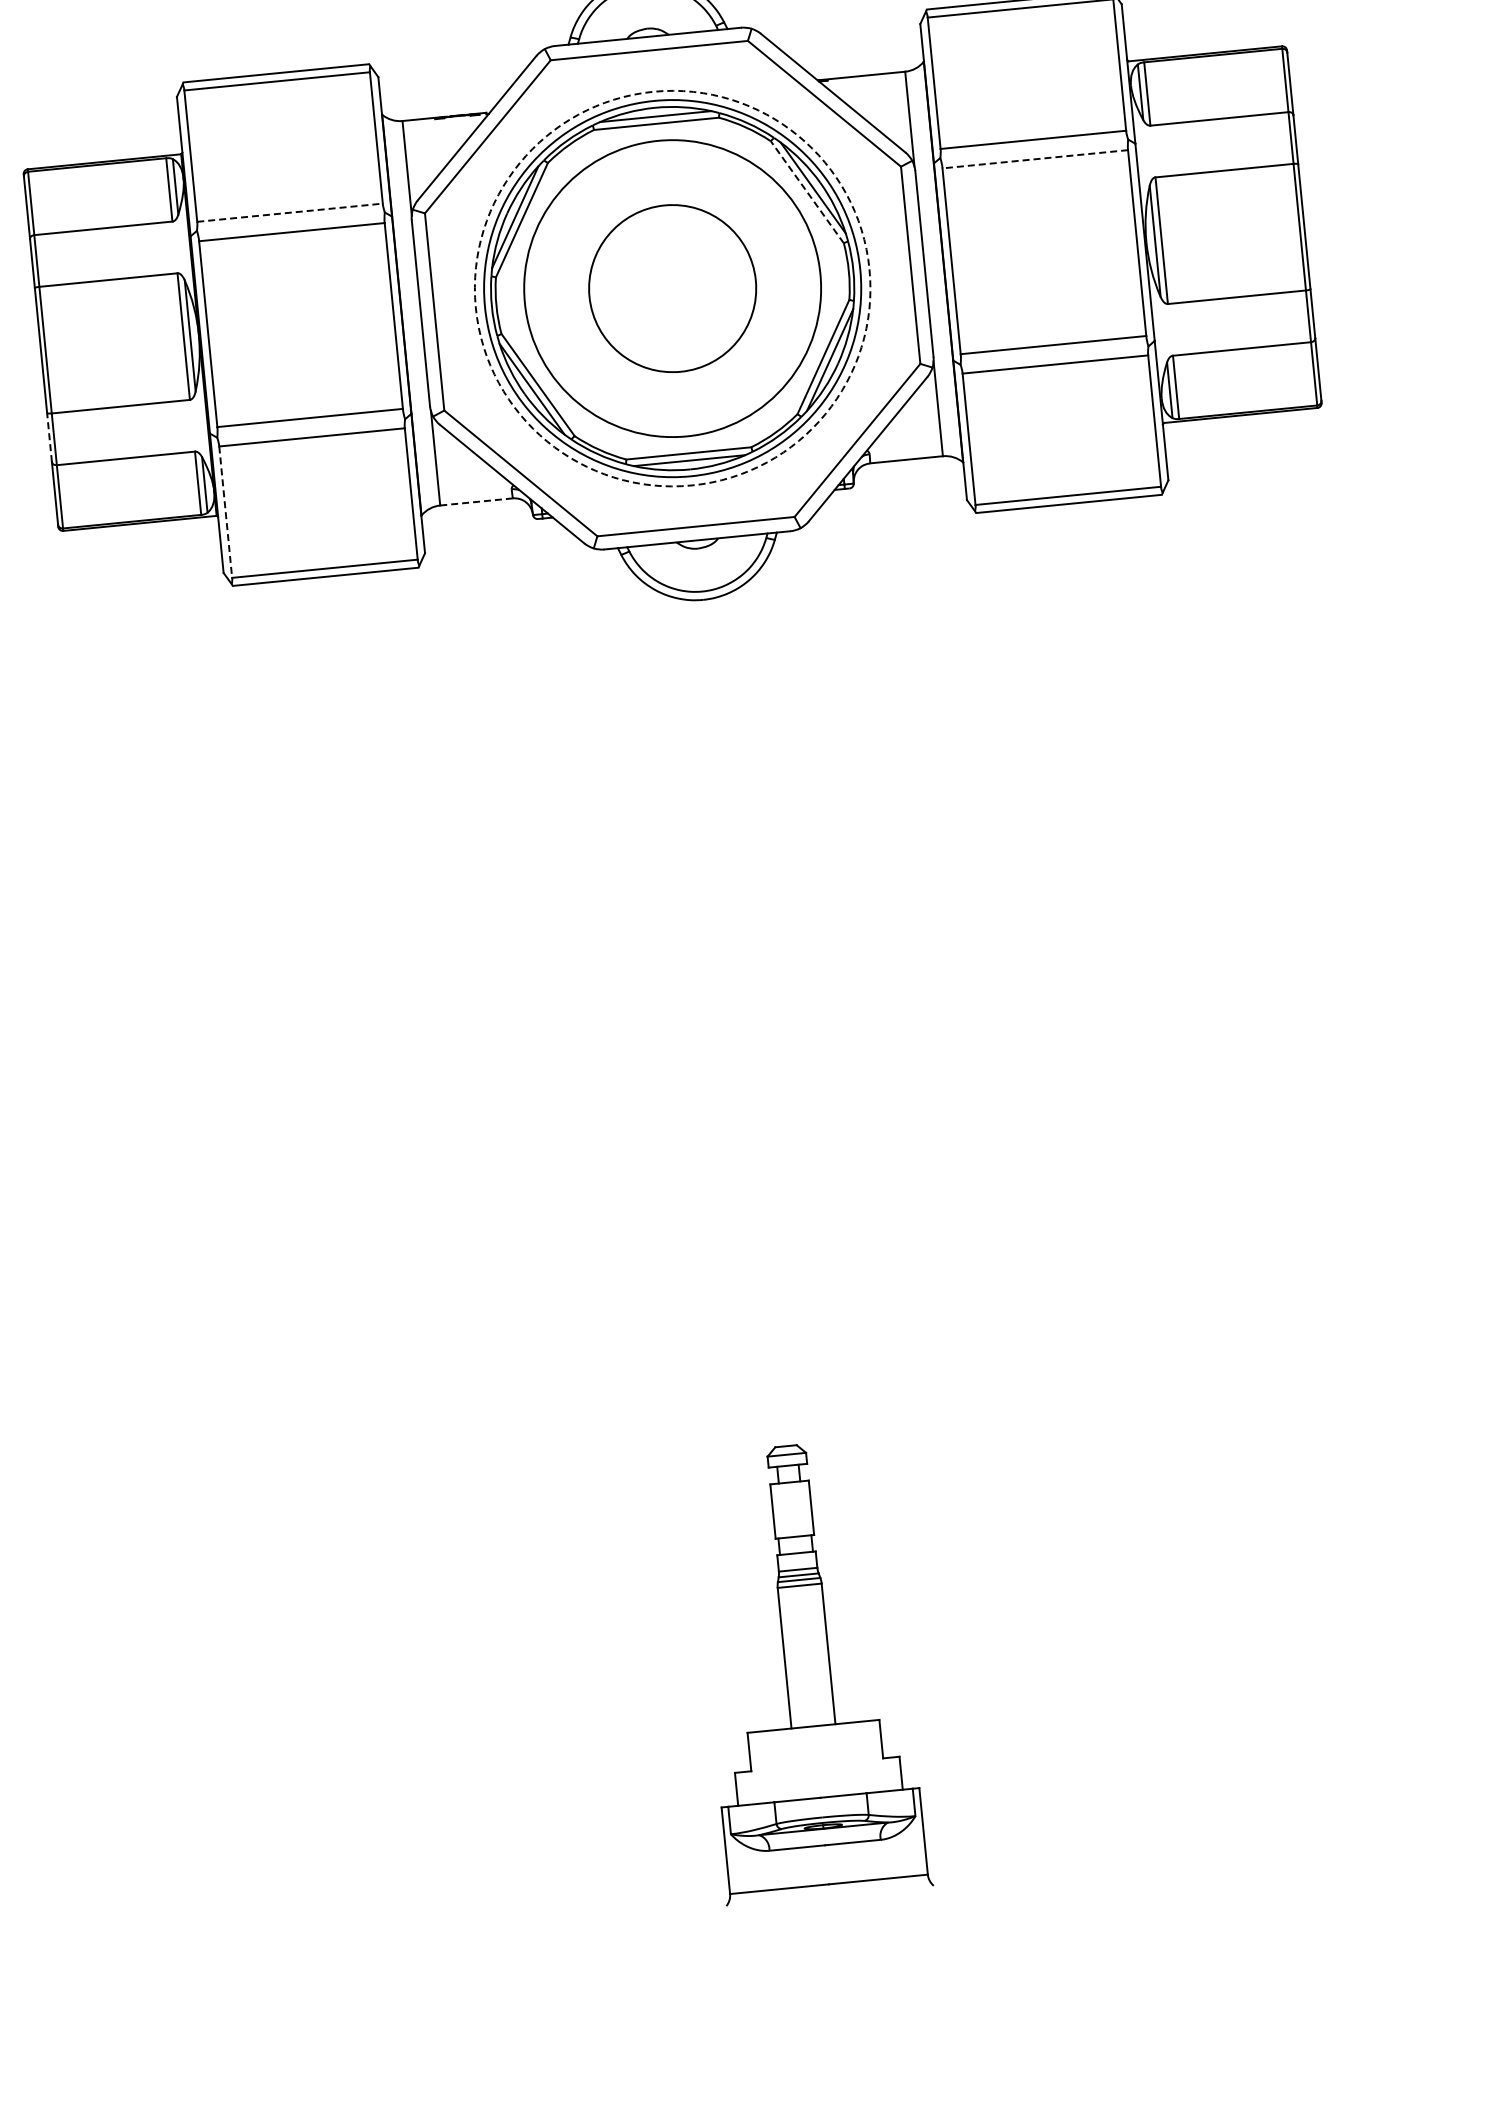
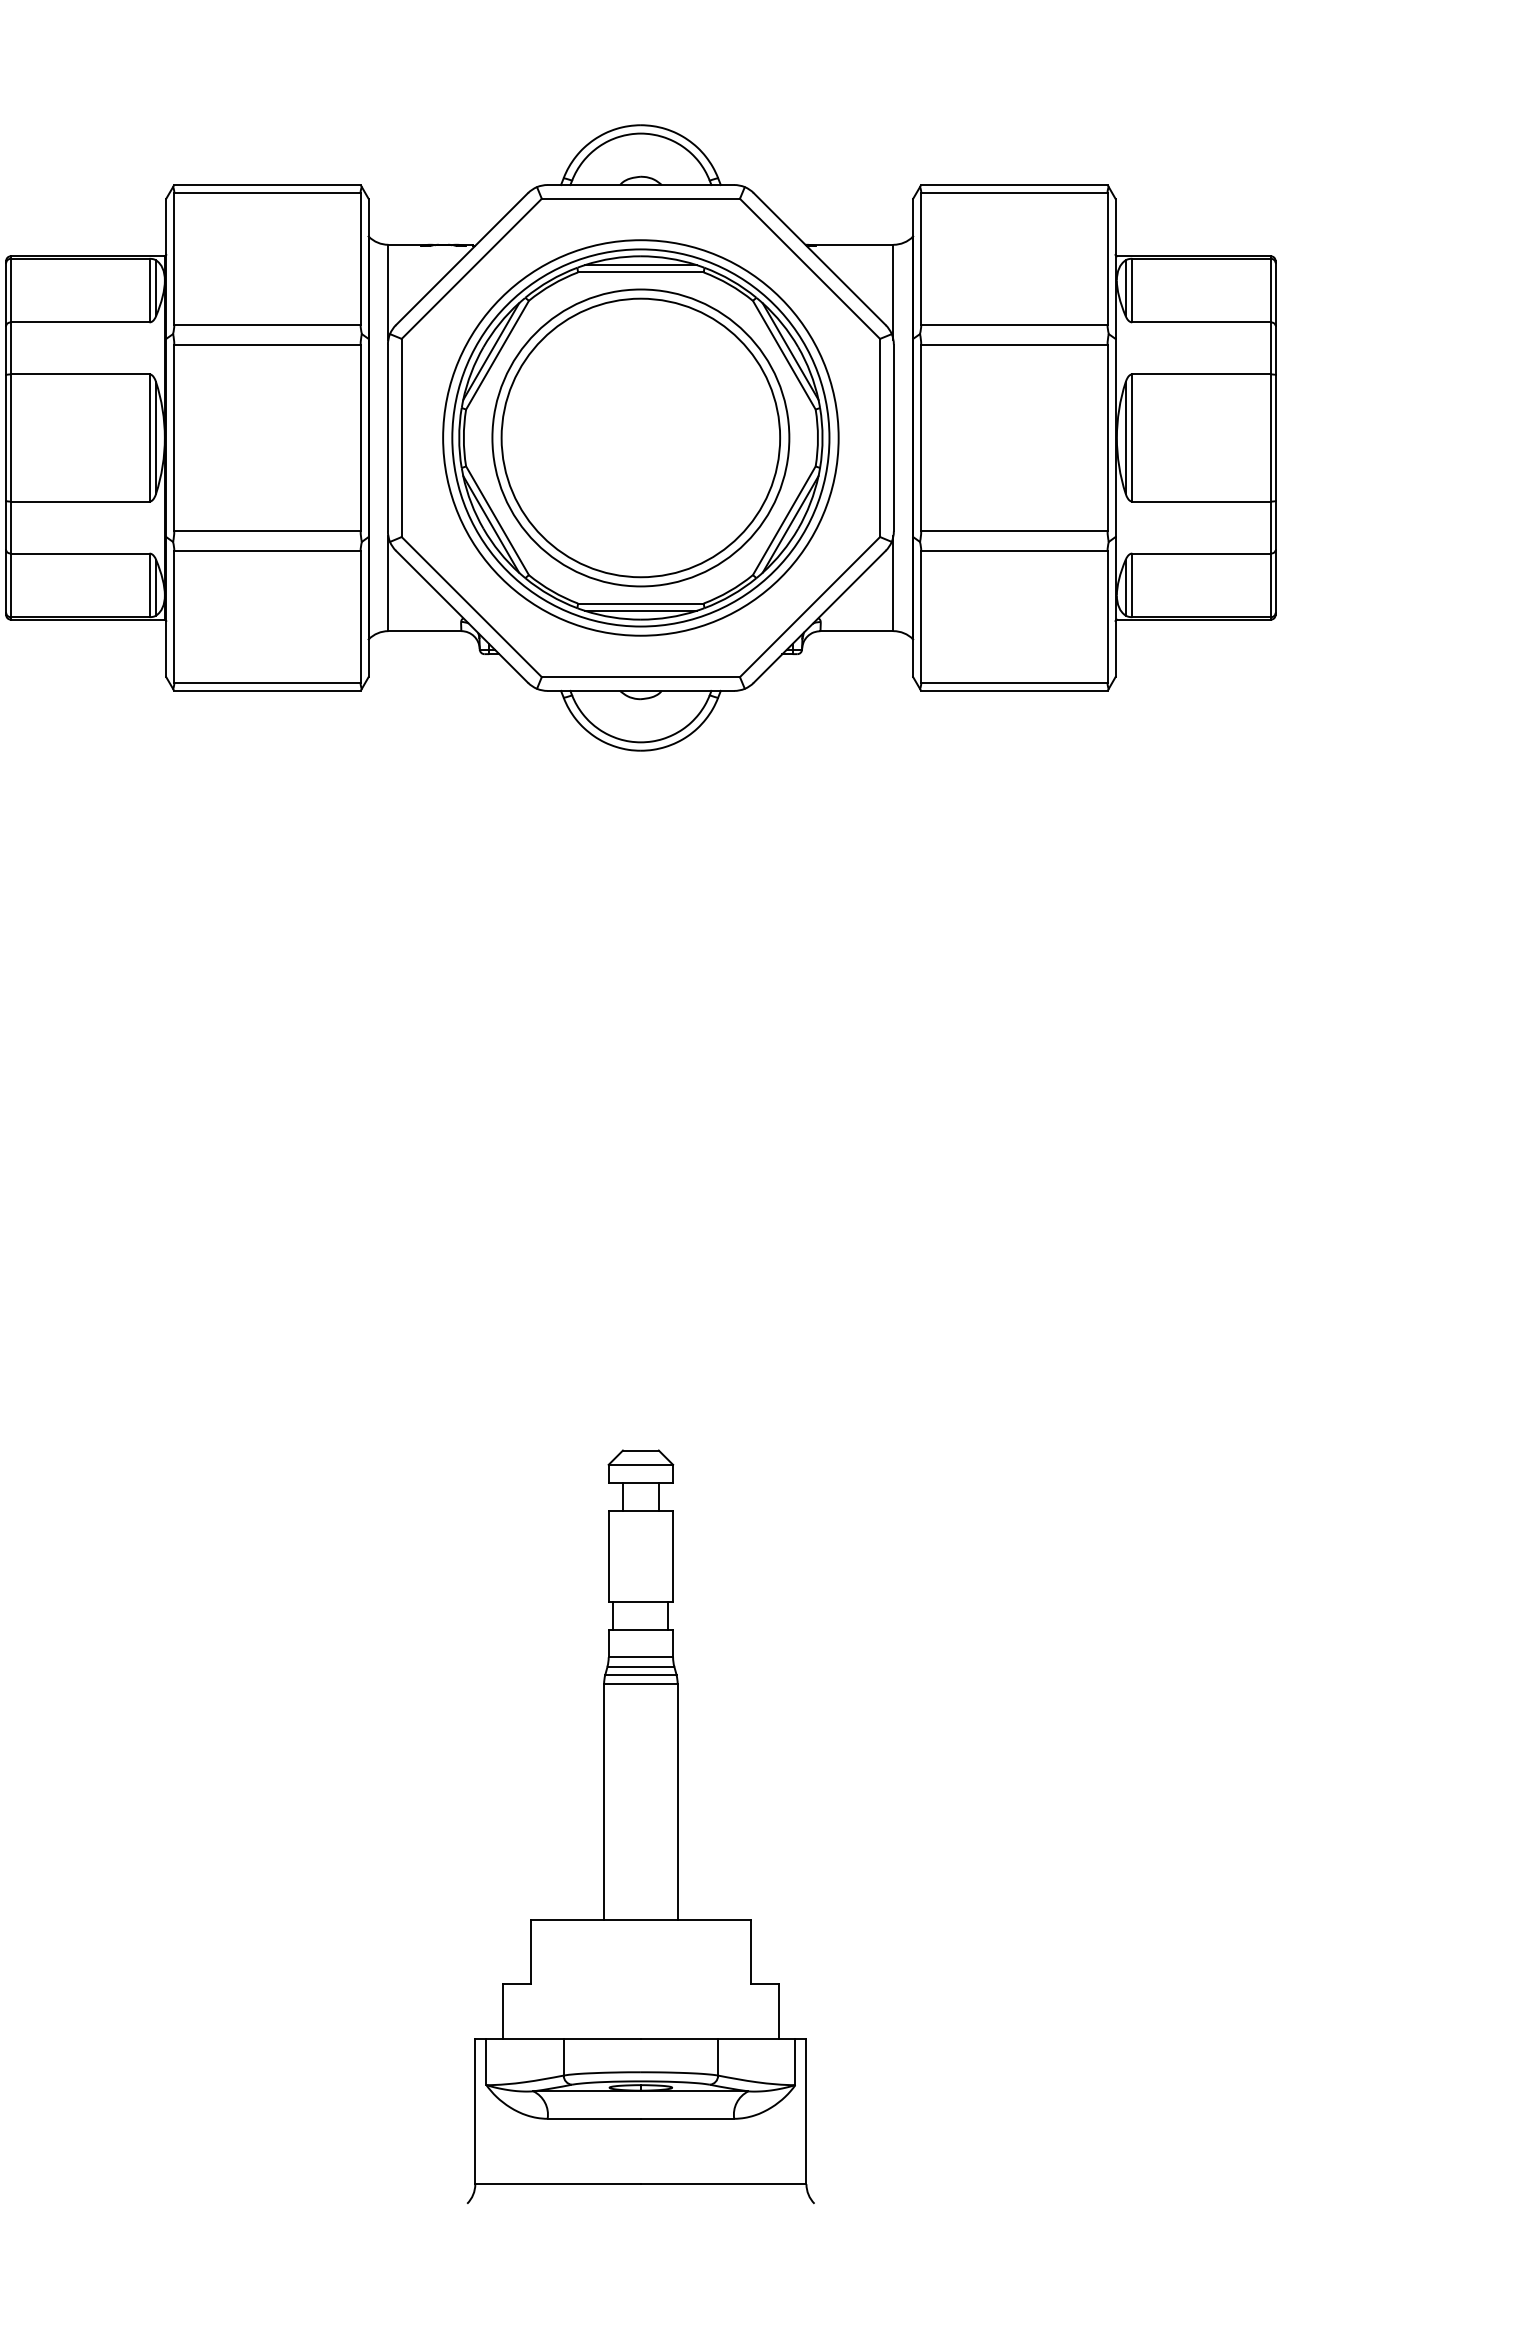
line: (1034, 159) -> (1013, 344), dashed -> solid
line: (807, 192) -> (784, 355), dashed -> solid
line: (290, 213) -> (267, 325), dashed -> solid
circle: (672, 288) -> (640, 437), dashed -> solid
circle: (672, 288) -> (640, 437), size x1.67
line: (49, 437) -> (6, 525), dashed -> solid
line: (477, 502) -> (425, 631), dashed -> solid
line: (225, 511) -> (174, 616), dashed -> solid
part: (807, 1670) -> (640, 1826), size x1.67

